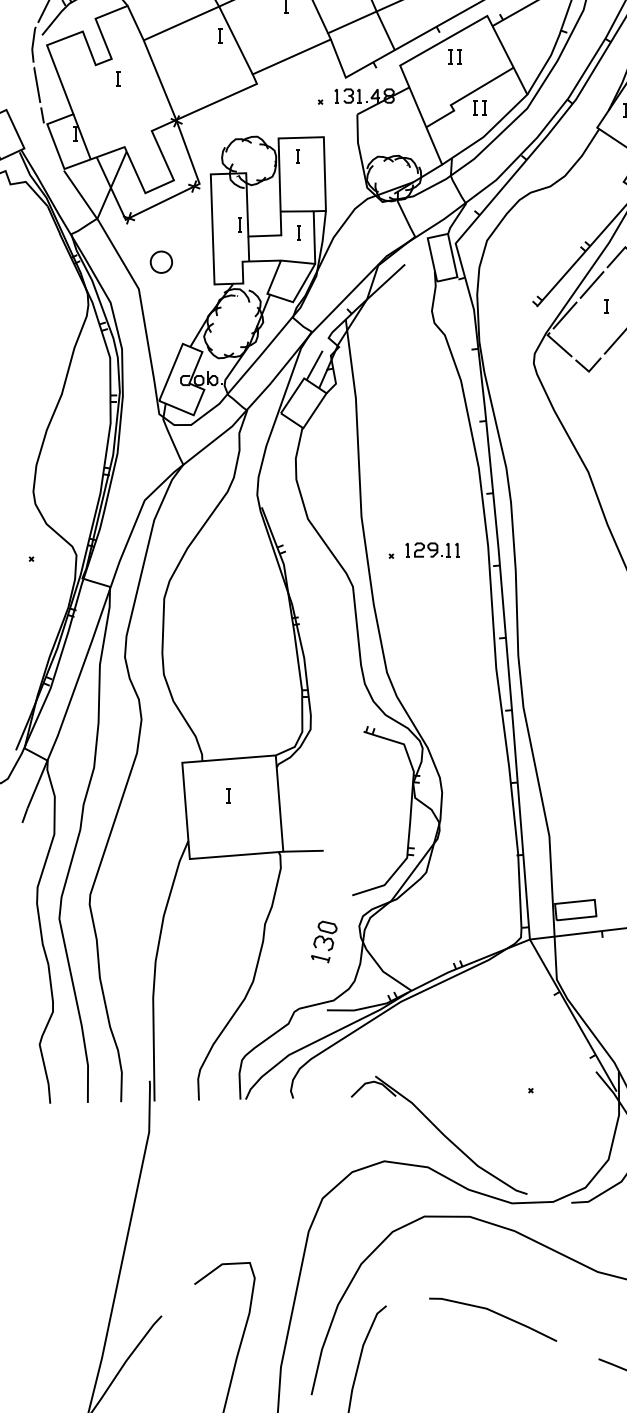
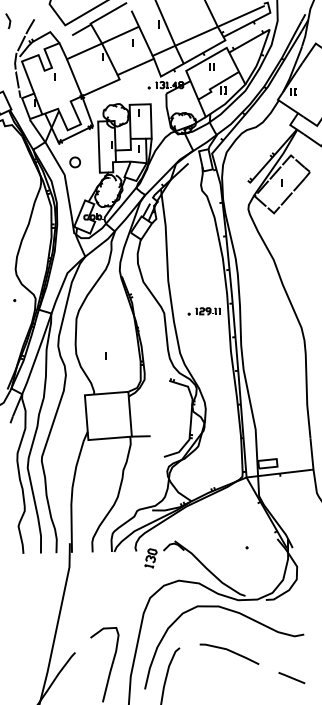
part: (422, 550) -> (203, 311), moved
part: (226, 795) -> (105, 355), moved
part: (323, 941) -> (150, 558), moved

